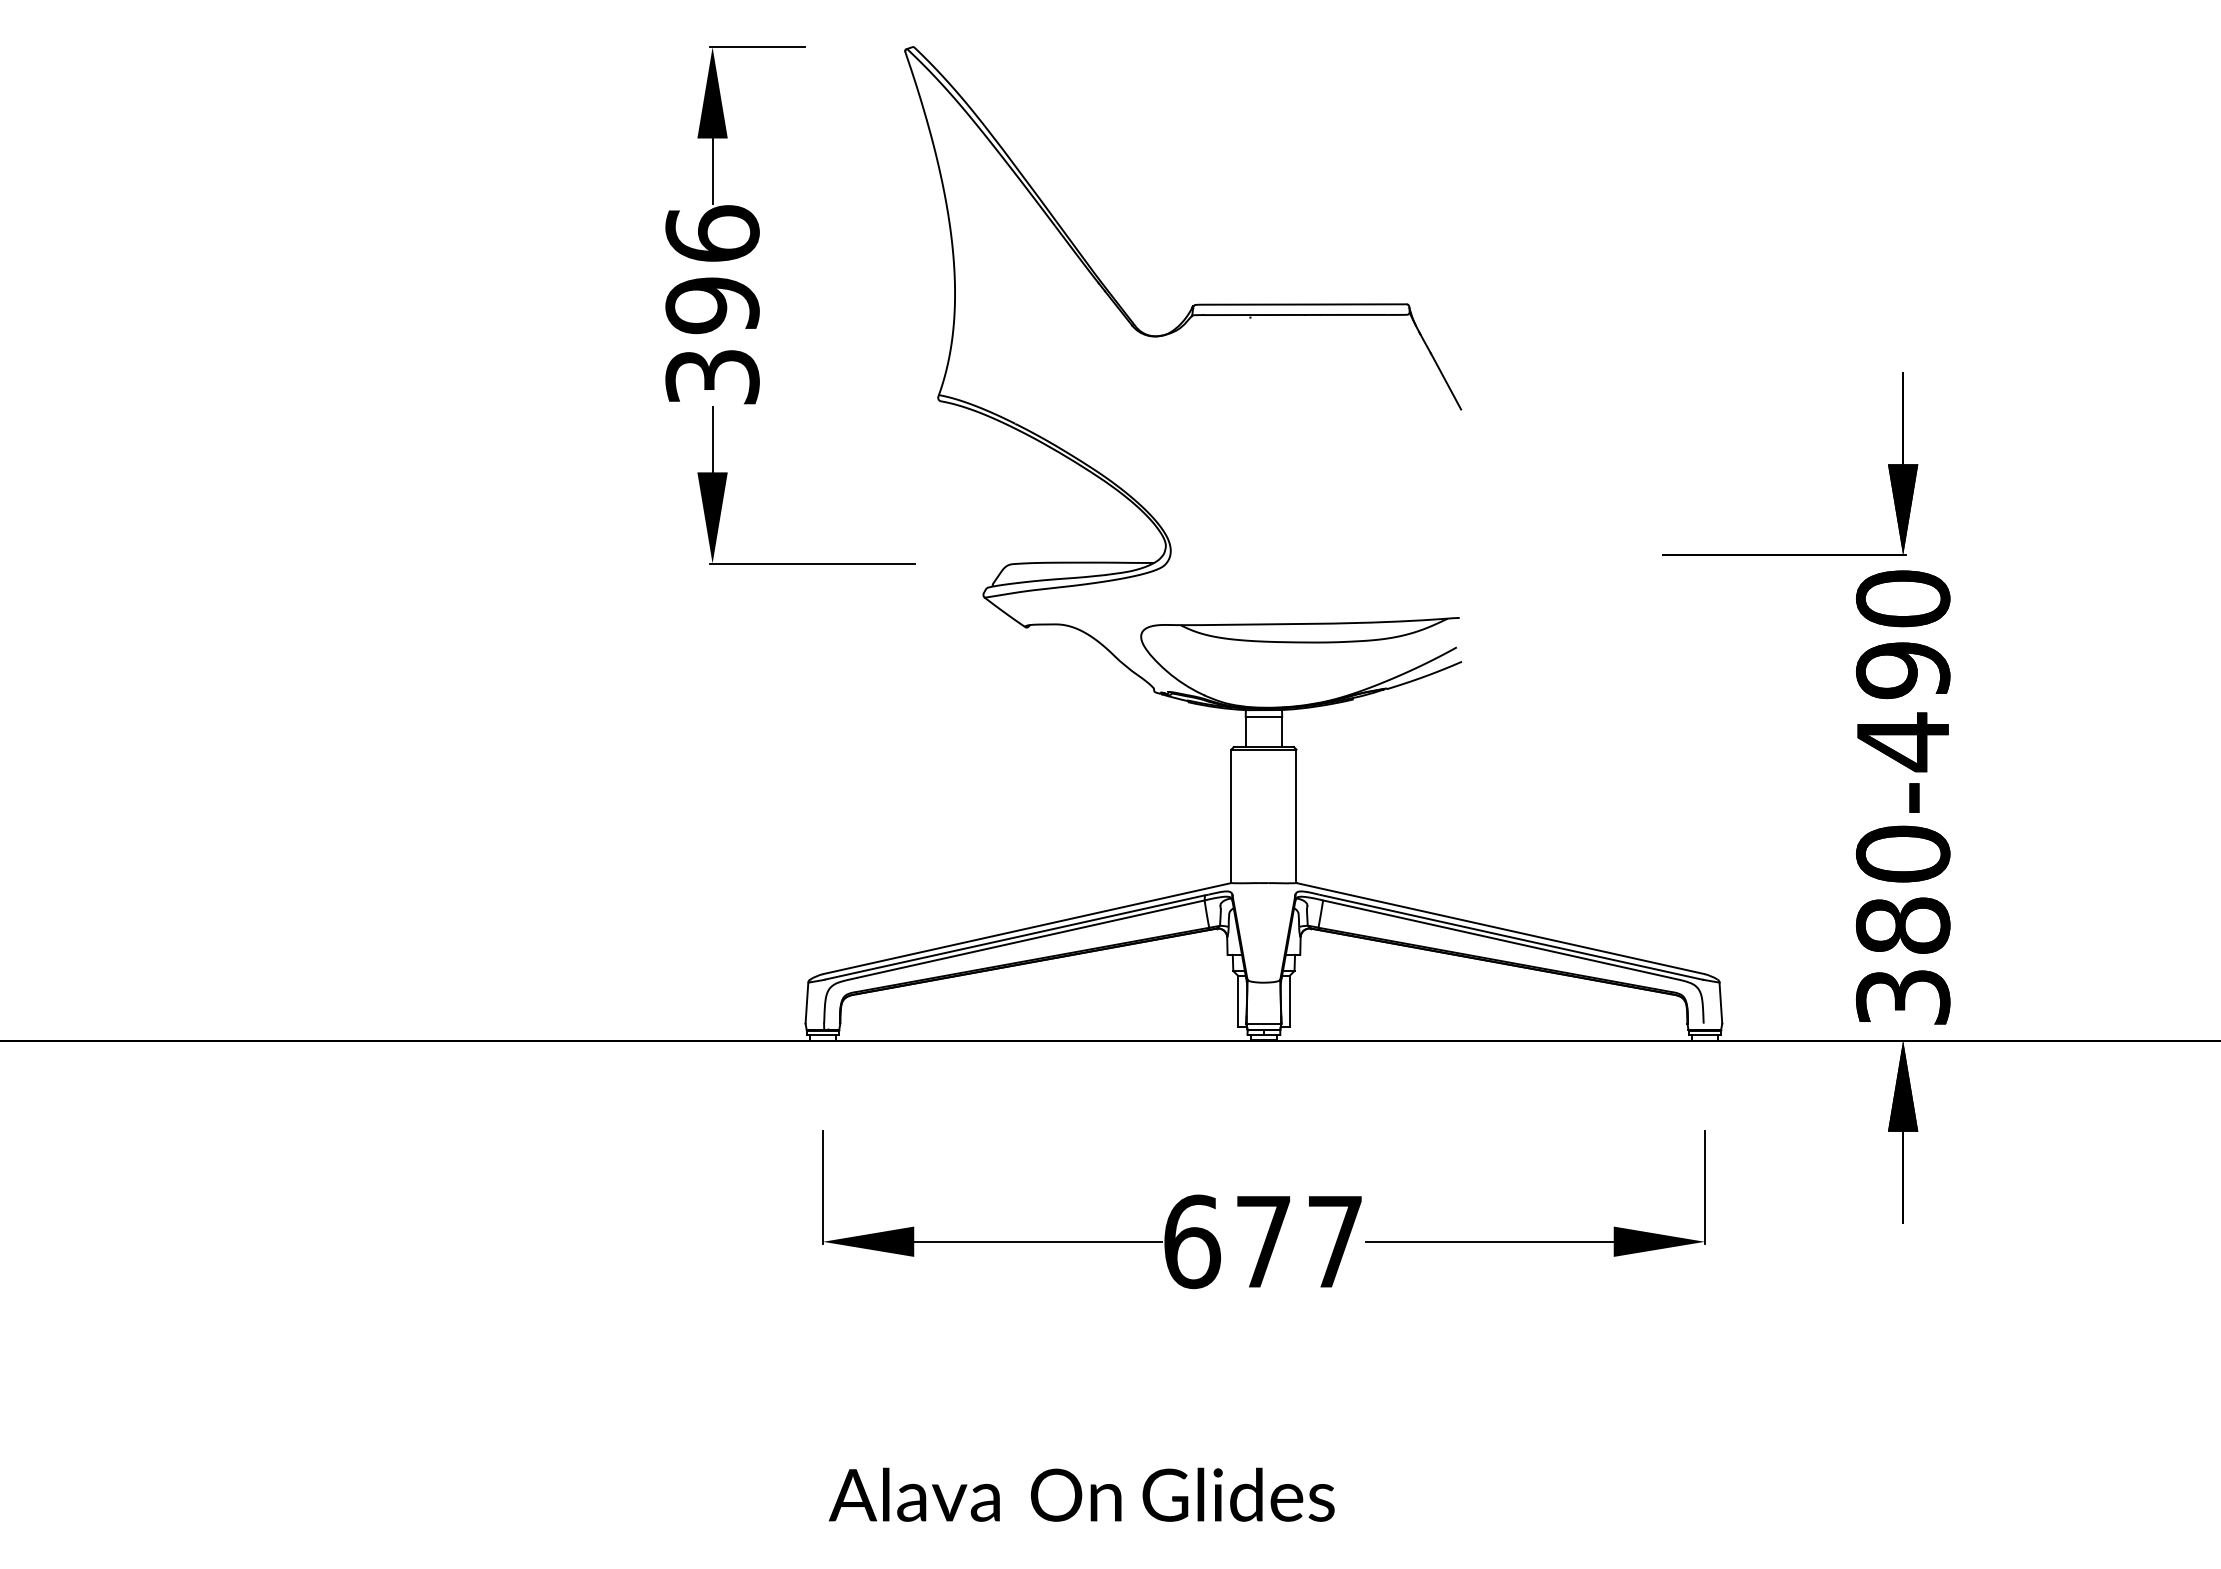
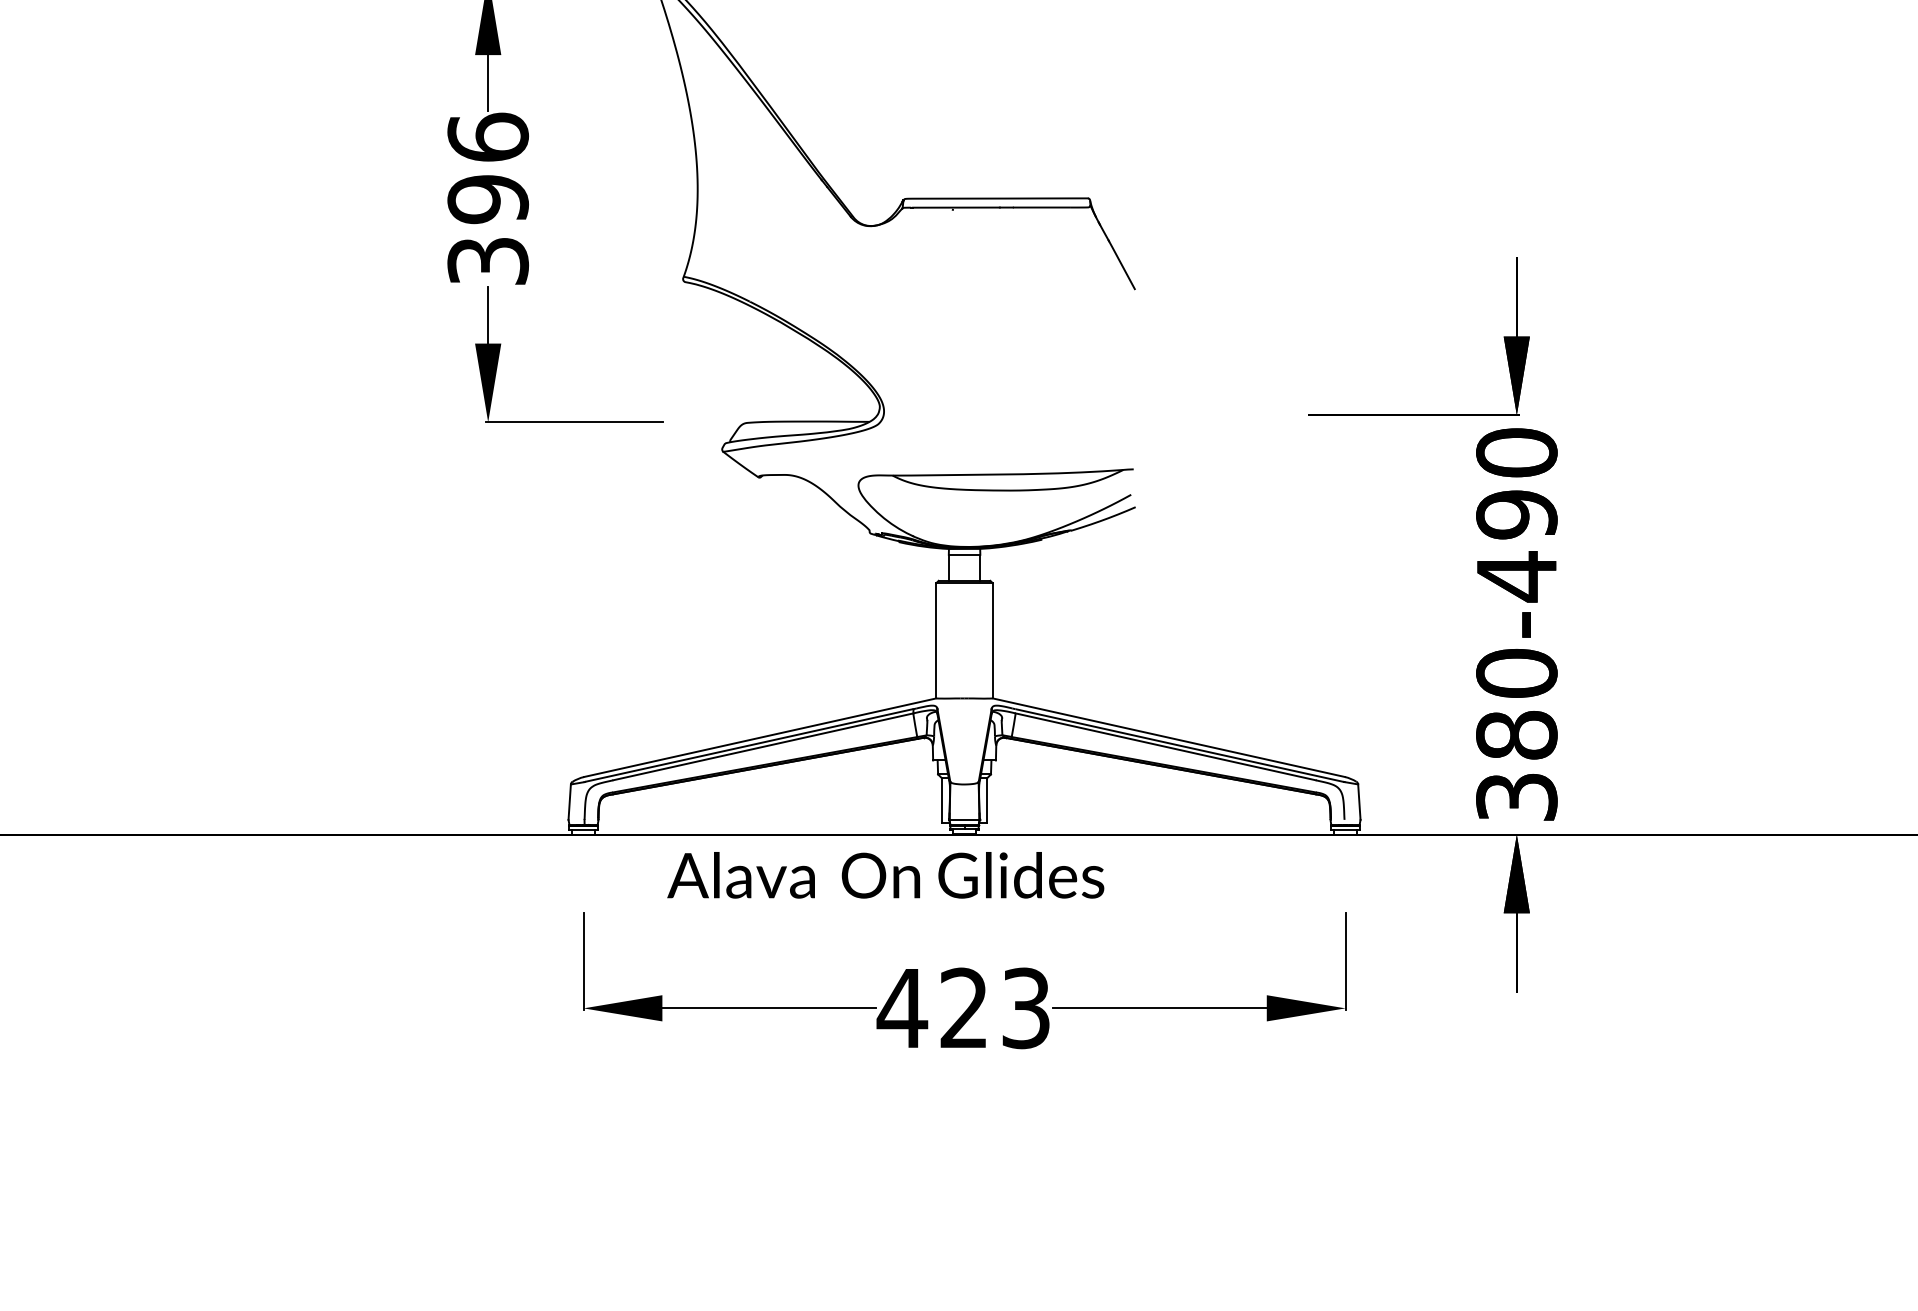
text: (1262, 1241) -> (963, 1008), 677 -> 423
text: (1081, 1494) -> (885, 875), moved

